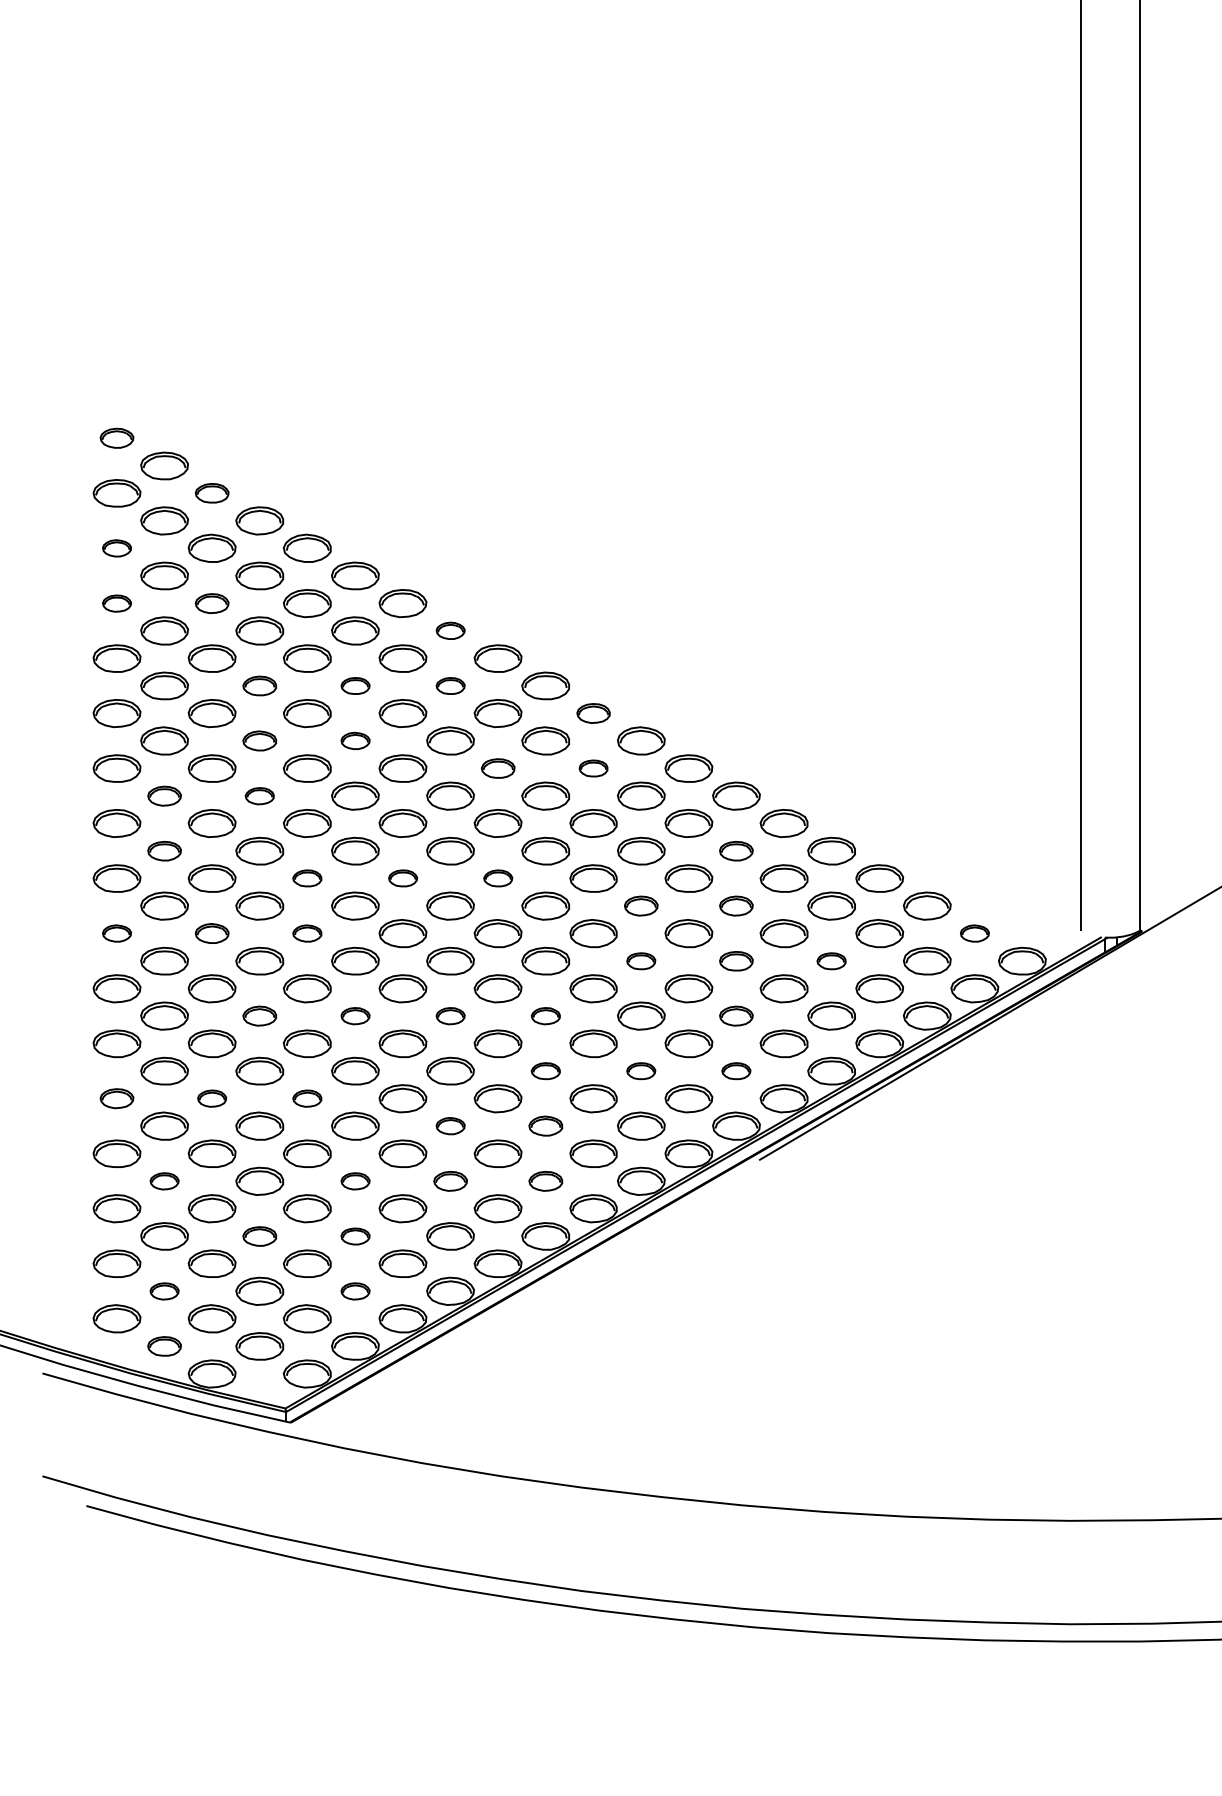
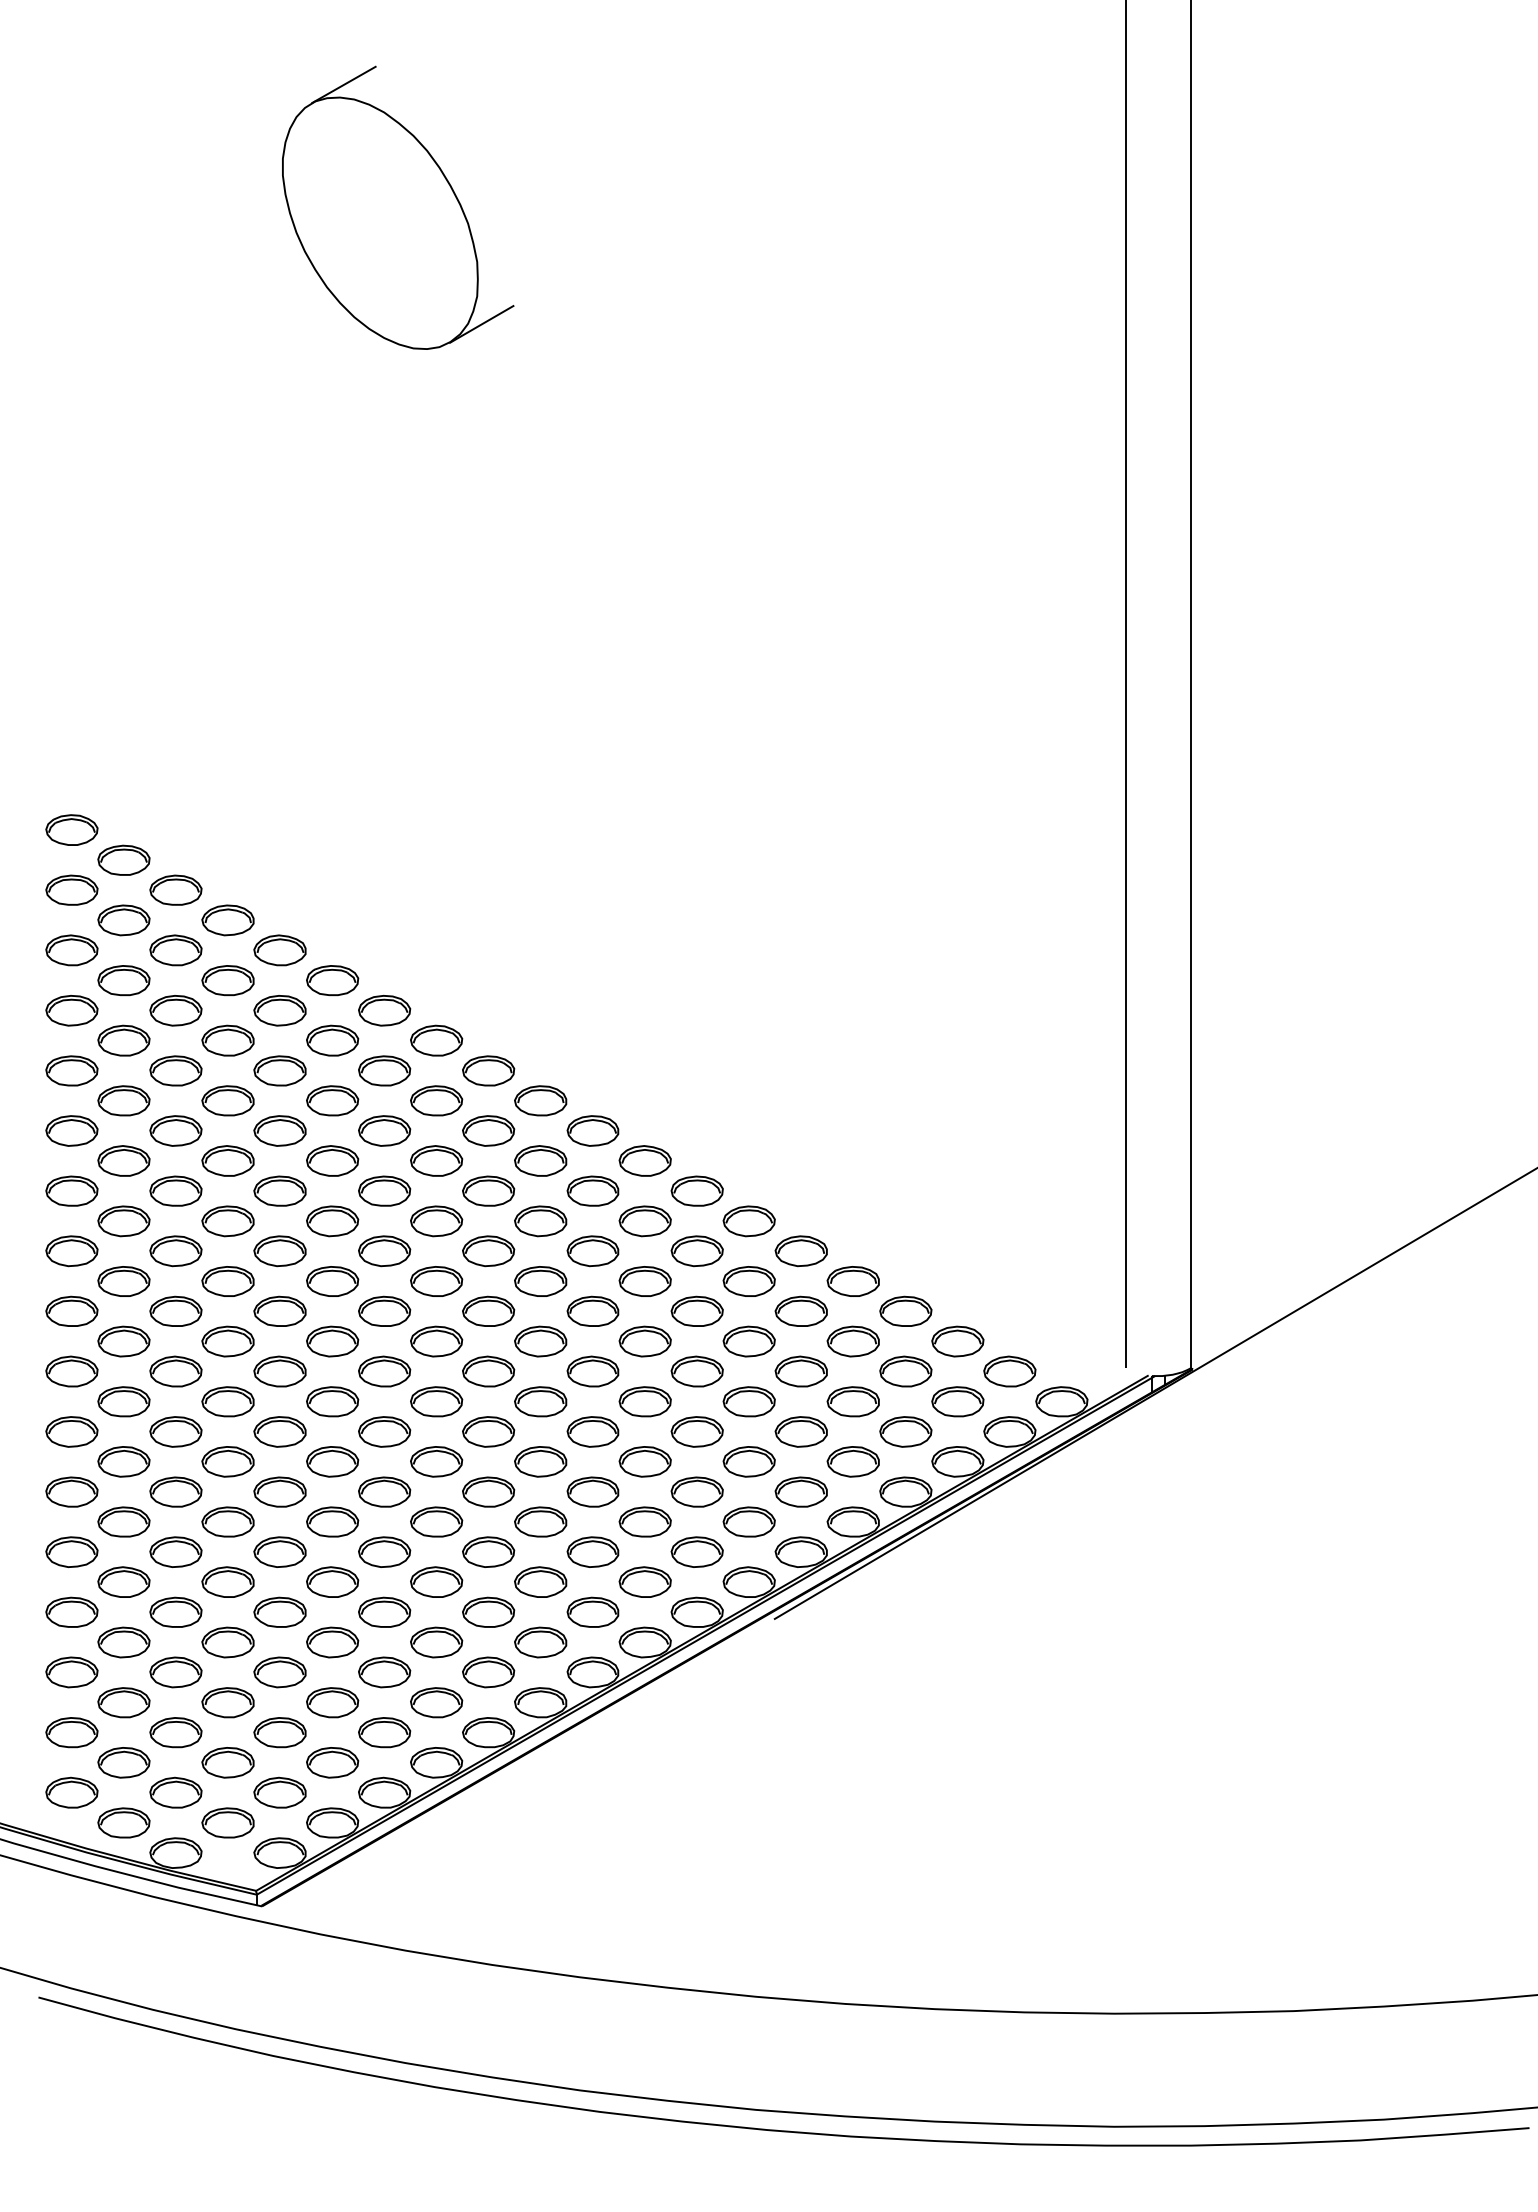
part: (116, 437) -> (71, 829), size x1.43
part: (211, 492) -> (175, 889), size x1.43
part: (116, 548) -> (71, 950), size x1.67
part: (116, 603) -> (71, 1010), size x1.67
part: (211, 603) -> (175, 1010), size x1.43
part: (450, 630) -> (436, 1040), size x1.67
part: (259, 685) -> (227, 1100), size x1.43
part: (355, 685) -> (332, 1100), size x1.67
part: (450, 685) -> (436, 1100), size x1.67
part: (593, 713) -> (592, 1130), size x1.43
part: (259, 740) -> (227, 1160), size x1.43
part: (355, 740) -> (332, 1160), size x1.67
part: (498, 767) -> (488, 1190), size x1.43
part: (593, 767) -> (592, 1190), size x1.67
part: (164, 796) -> (123, 1221), size x1.43
part: (259, 796) -> (227, 1221), size x1.67
part: (164, 851) -> (123, 1281), size x1.43
part: (735, 851) -> (748, 1281), size x1.43
part: (306, 877) -> (279, 1310), size x1.67
part: (402, 877) -> (384, 1310), size x1.67
part: (498, 877) -> (488, 1310), size x1.67
part: (640, 906) -> (644, 1341), size x1.43
part: (735, 906) -> (748, 1341), size x1.43
part: (116, 933) -> (71, 1371), size x1.67
part: (211, 933) -> (175, 1371), size x1.43
part: (306, 933) -> (279, 1371), size x1.67
part: (974, 933) -> (1009, 1371), size x1.67
part: (640, 960) -> (644, 1401), size x1.67
part: (735, 960) -> (748, 1401), size x1.43
part: (830, 960) -> (852, 1401), size x1.67
part: (259, 1015) -> (227, 1461), size x1.43
part: (355, 1015) -> (332, 1461), size x1.67
part: (450, 1015) -> (436, 1461), size x1.67
part: (545, 1015) -> (540, 1461), size x1.67
part: (735, 1015) -> (748, 1461), size x1.43
part: (545, 1070) -> (540, 1521), size x1.67
part: (640, 1070) -> (644, 1521), size x1.67
part: (735, 1070) -> (748, 1521), size x1.67
part: (116, 1098) -> (71, 1551), size x1.43
part: (211, 1098) -> (175, 1551), size x1.67
part: (306, 1098) -> (279, 1551), size x1.67
part: (450, 1125) -> (436, 1581), size x1.67
part: (545, 1125) -> (540, 1581), size x1.43
part: (164, 1181) -> (123, 1642), size x1.67
part: (355, 1181) -> (332, 1642), size x1.67
part: (450, 1181) -> (436, 1642), size x1.43
part: (545, 1181) -> (540, 1642), size x1.43
part: (259, 1236) -> (227, 1702), size x1.43
part: (355, 1236) -> (332, 1702), size x1.67
part: (164, 1291) -> (123, 1762), size x1.67
part: (355, 1291) -> (332, 1762), size x1.67
part: (164, 1345) -> (123, 1822), size x1.43

